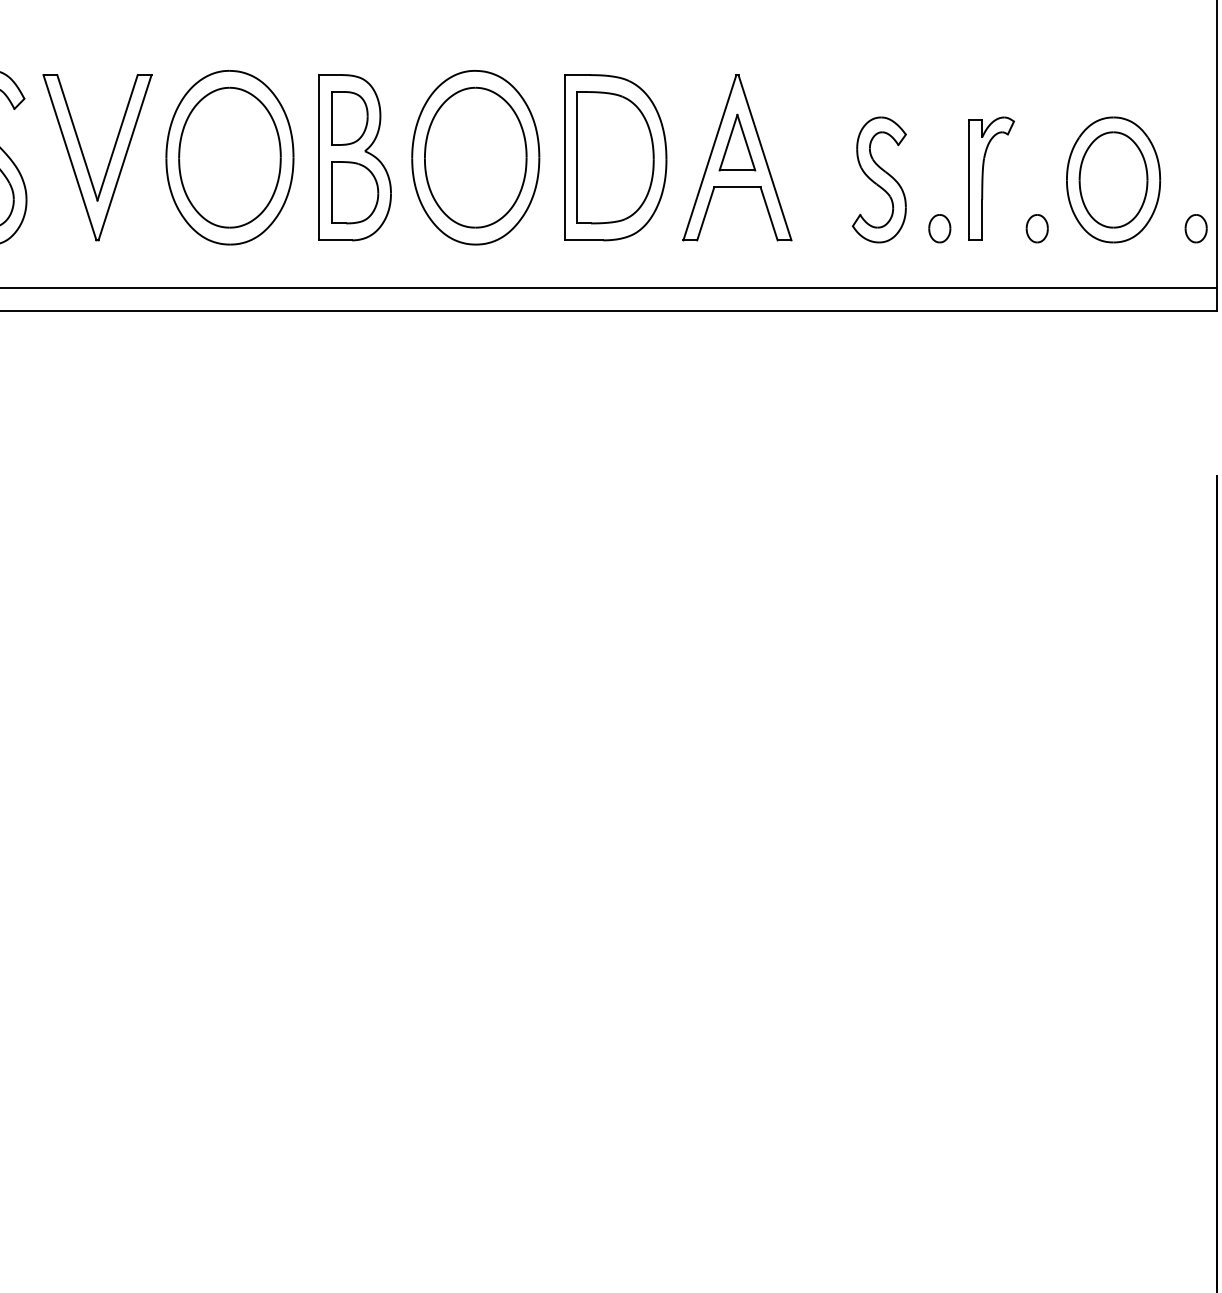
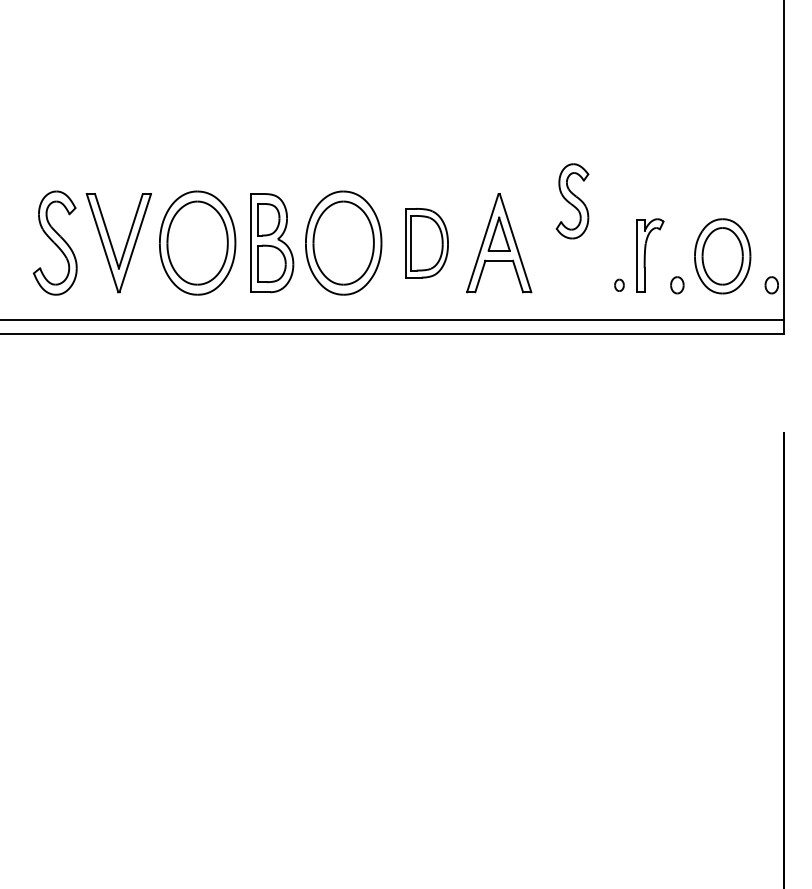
part: (615, 158) -> (426, 243), size x0.7
part: (879, 180) -> (572, 201), moved
part: (939, 229) -> (619, 285), size x0.7

